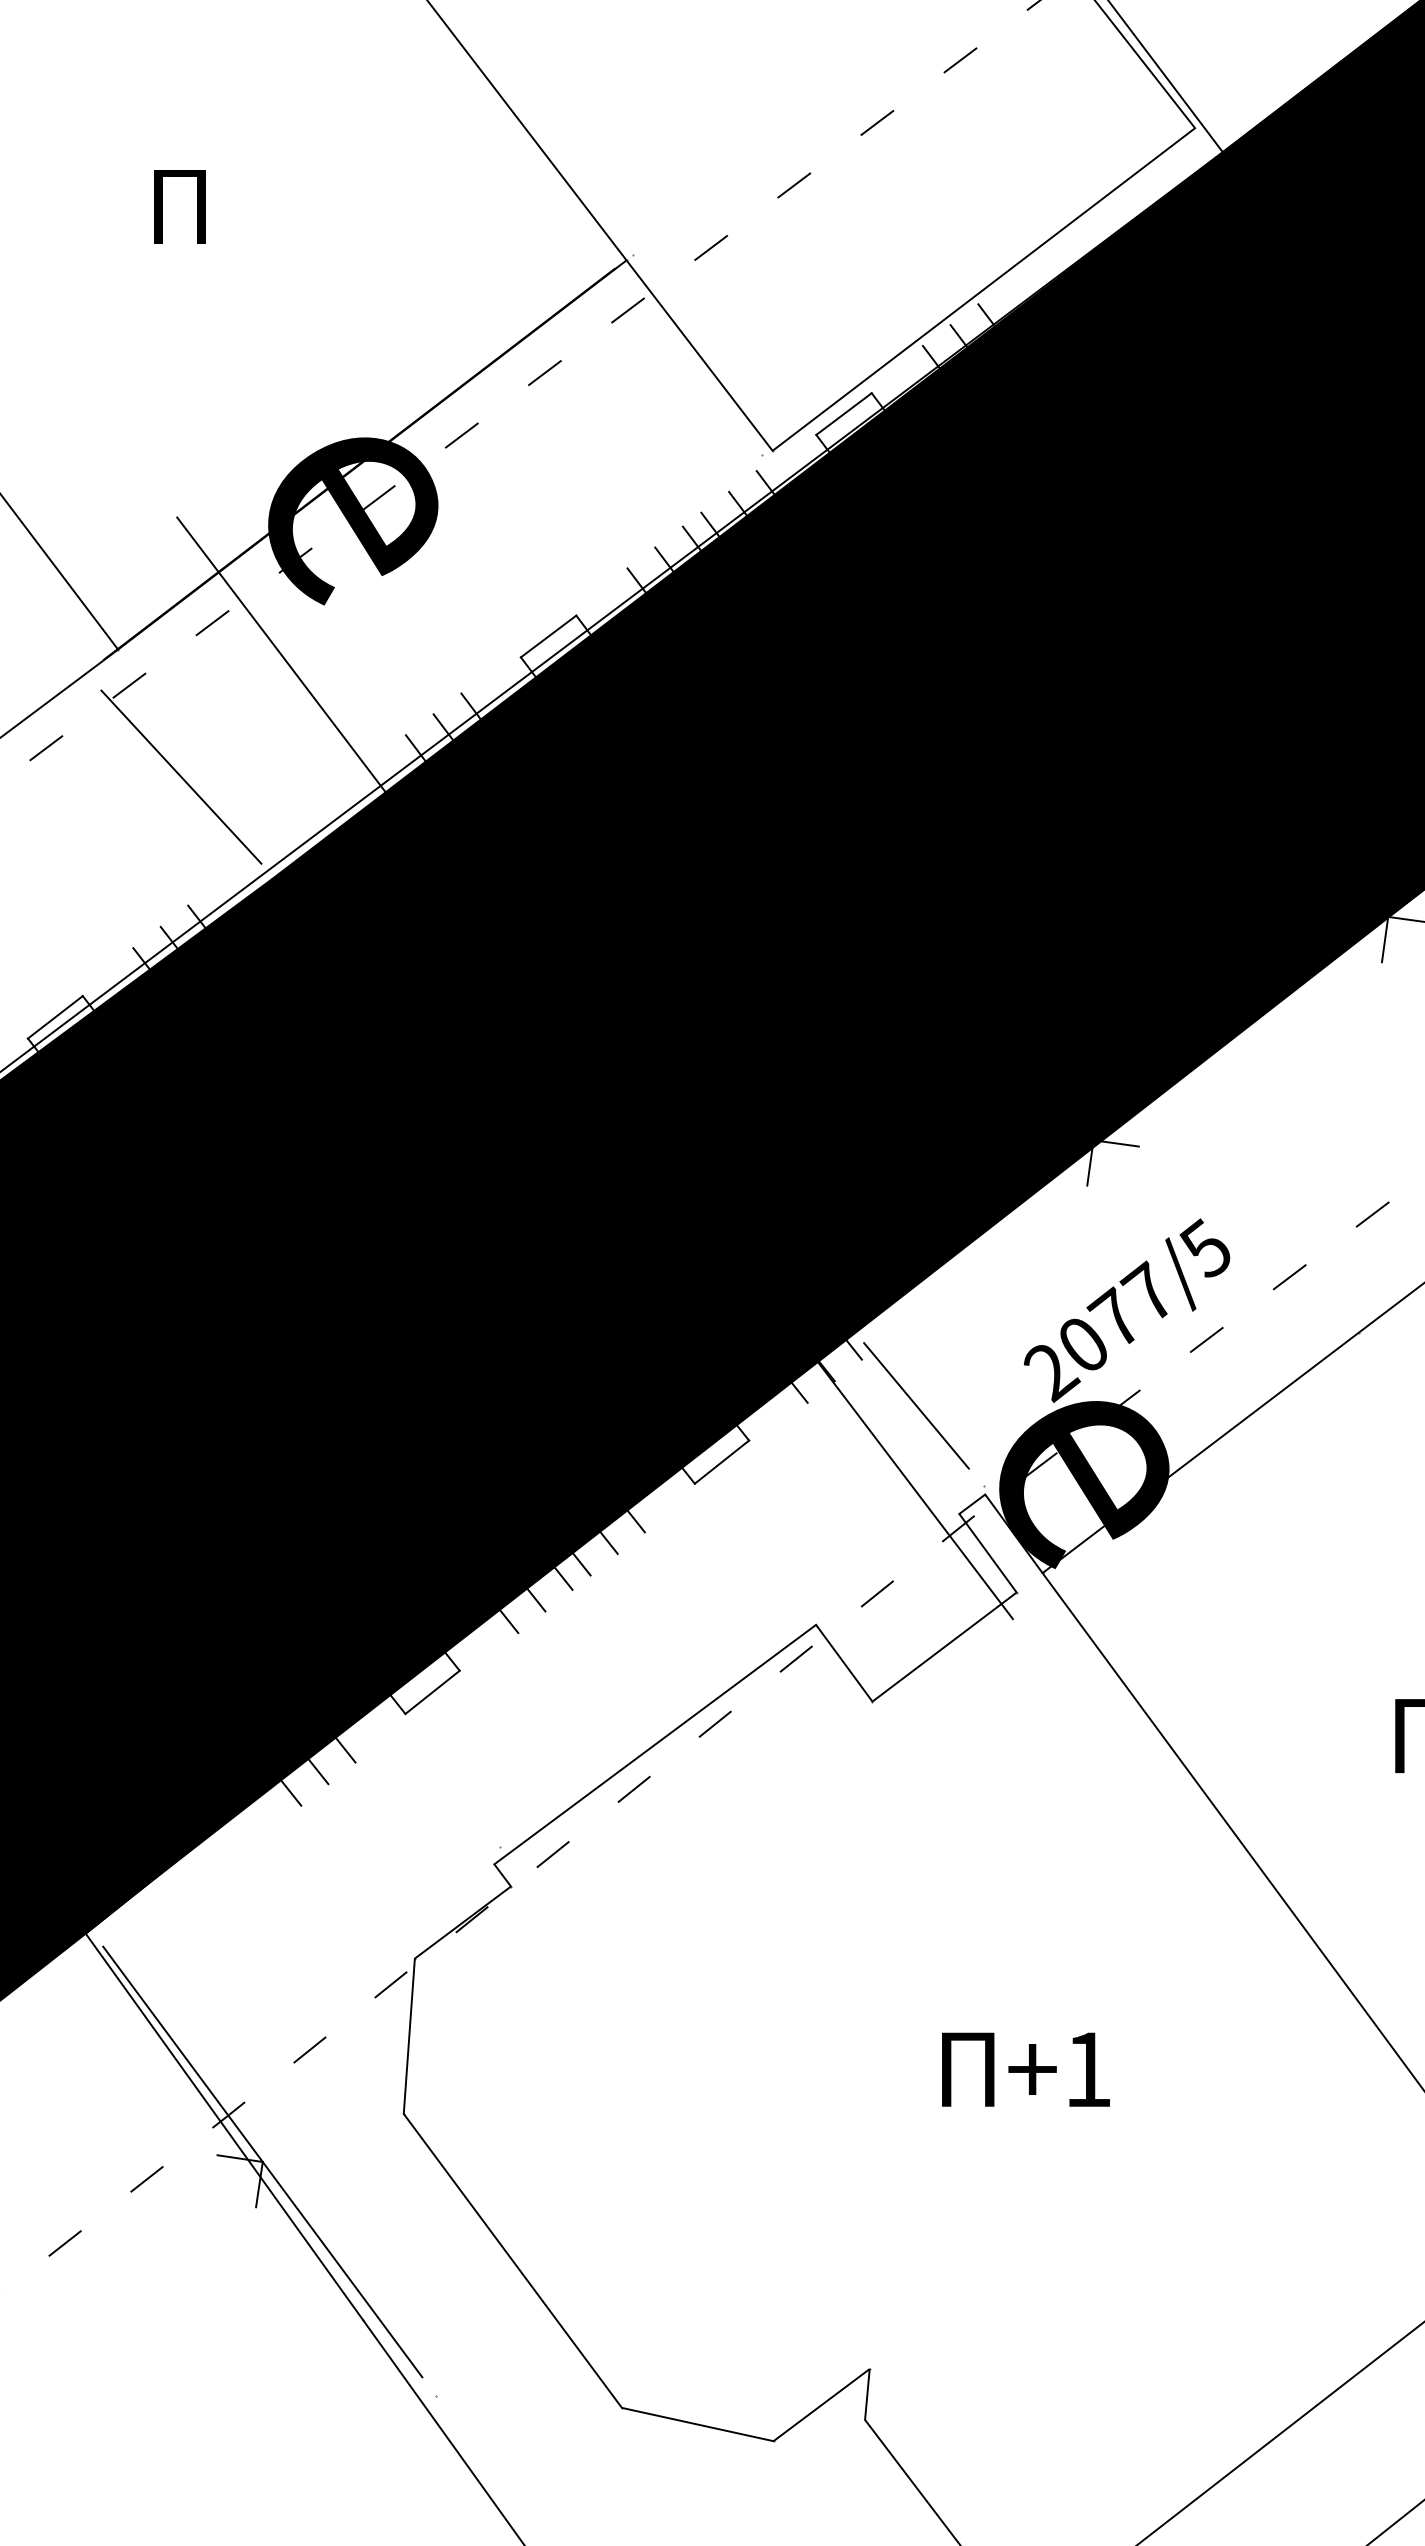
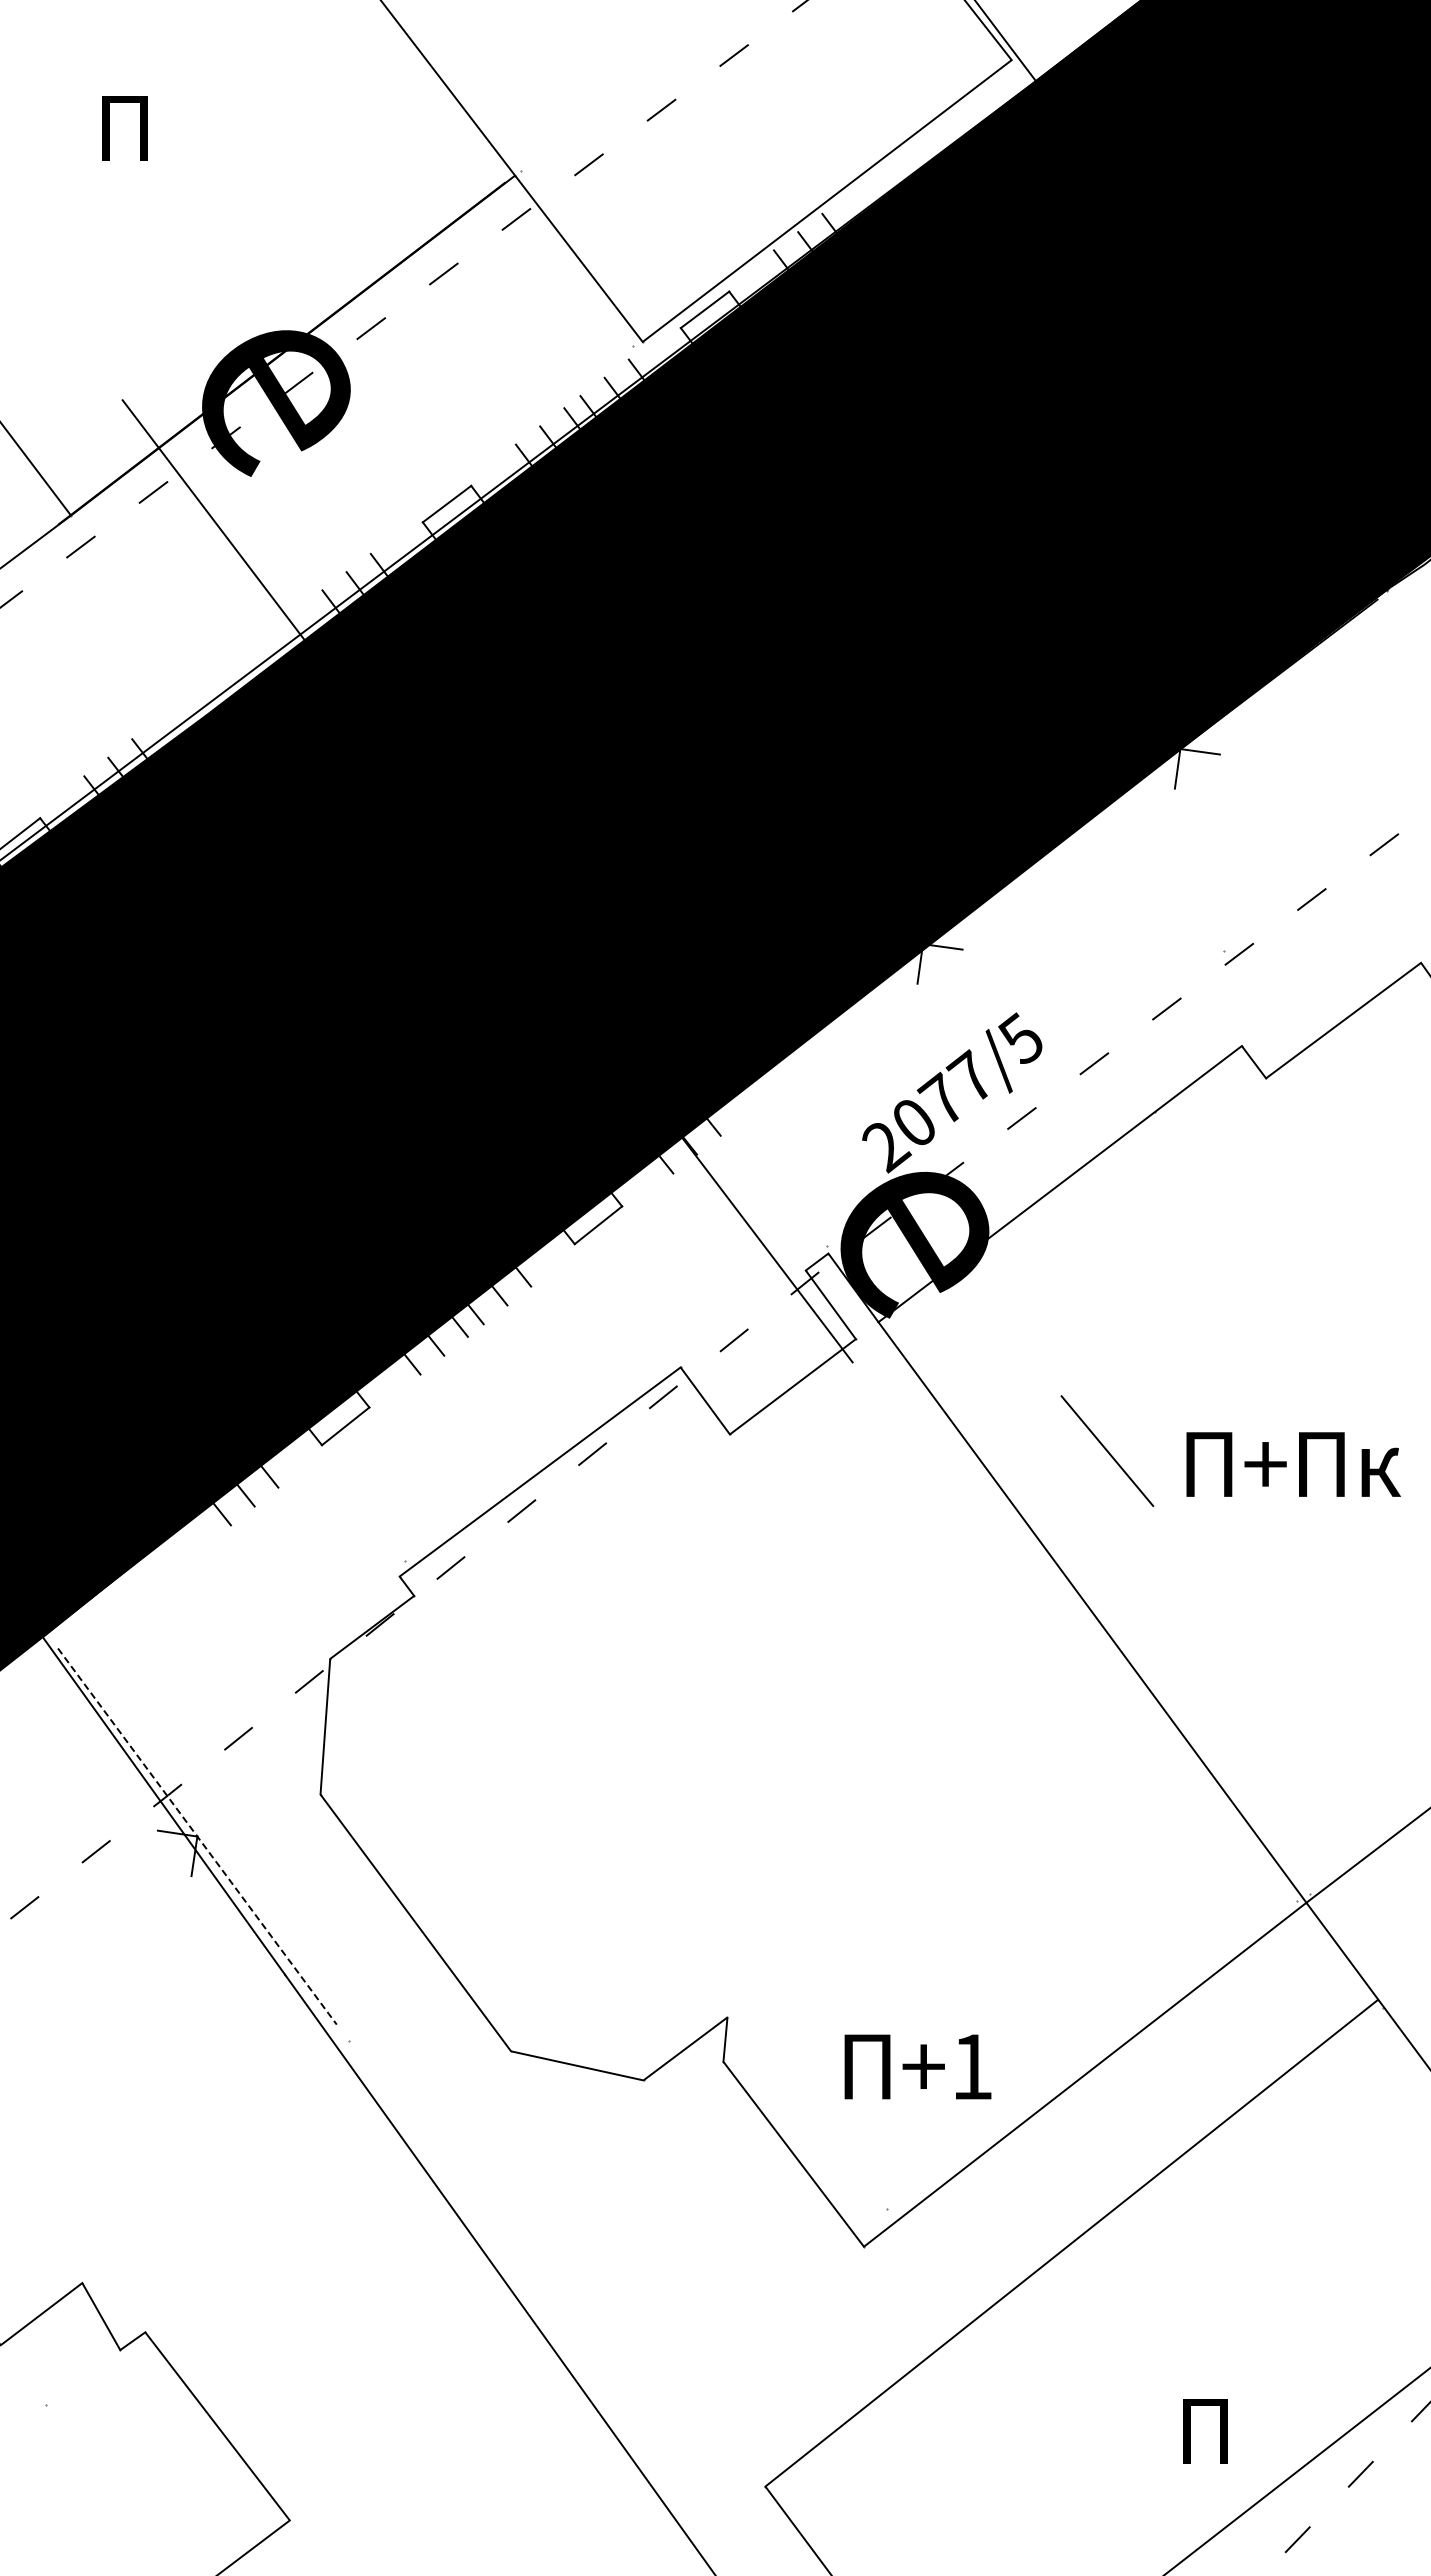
line: (181, 776) -> (126, 626), removed
line: (916, 1405) -> (1107, 1450), moved
text: (1025, 2069) -> (917, 2066), moved
line: (262, 2161) -> (197, 1836), solid -> dashed

